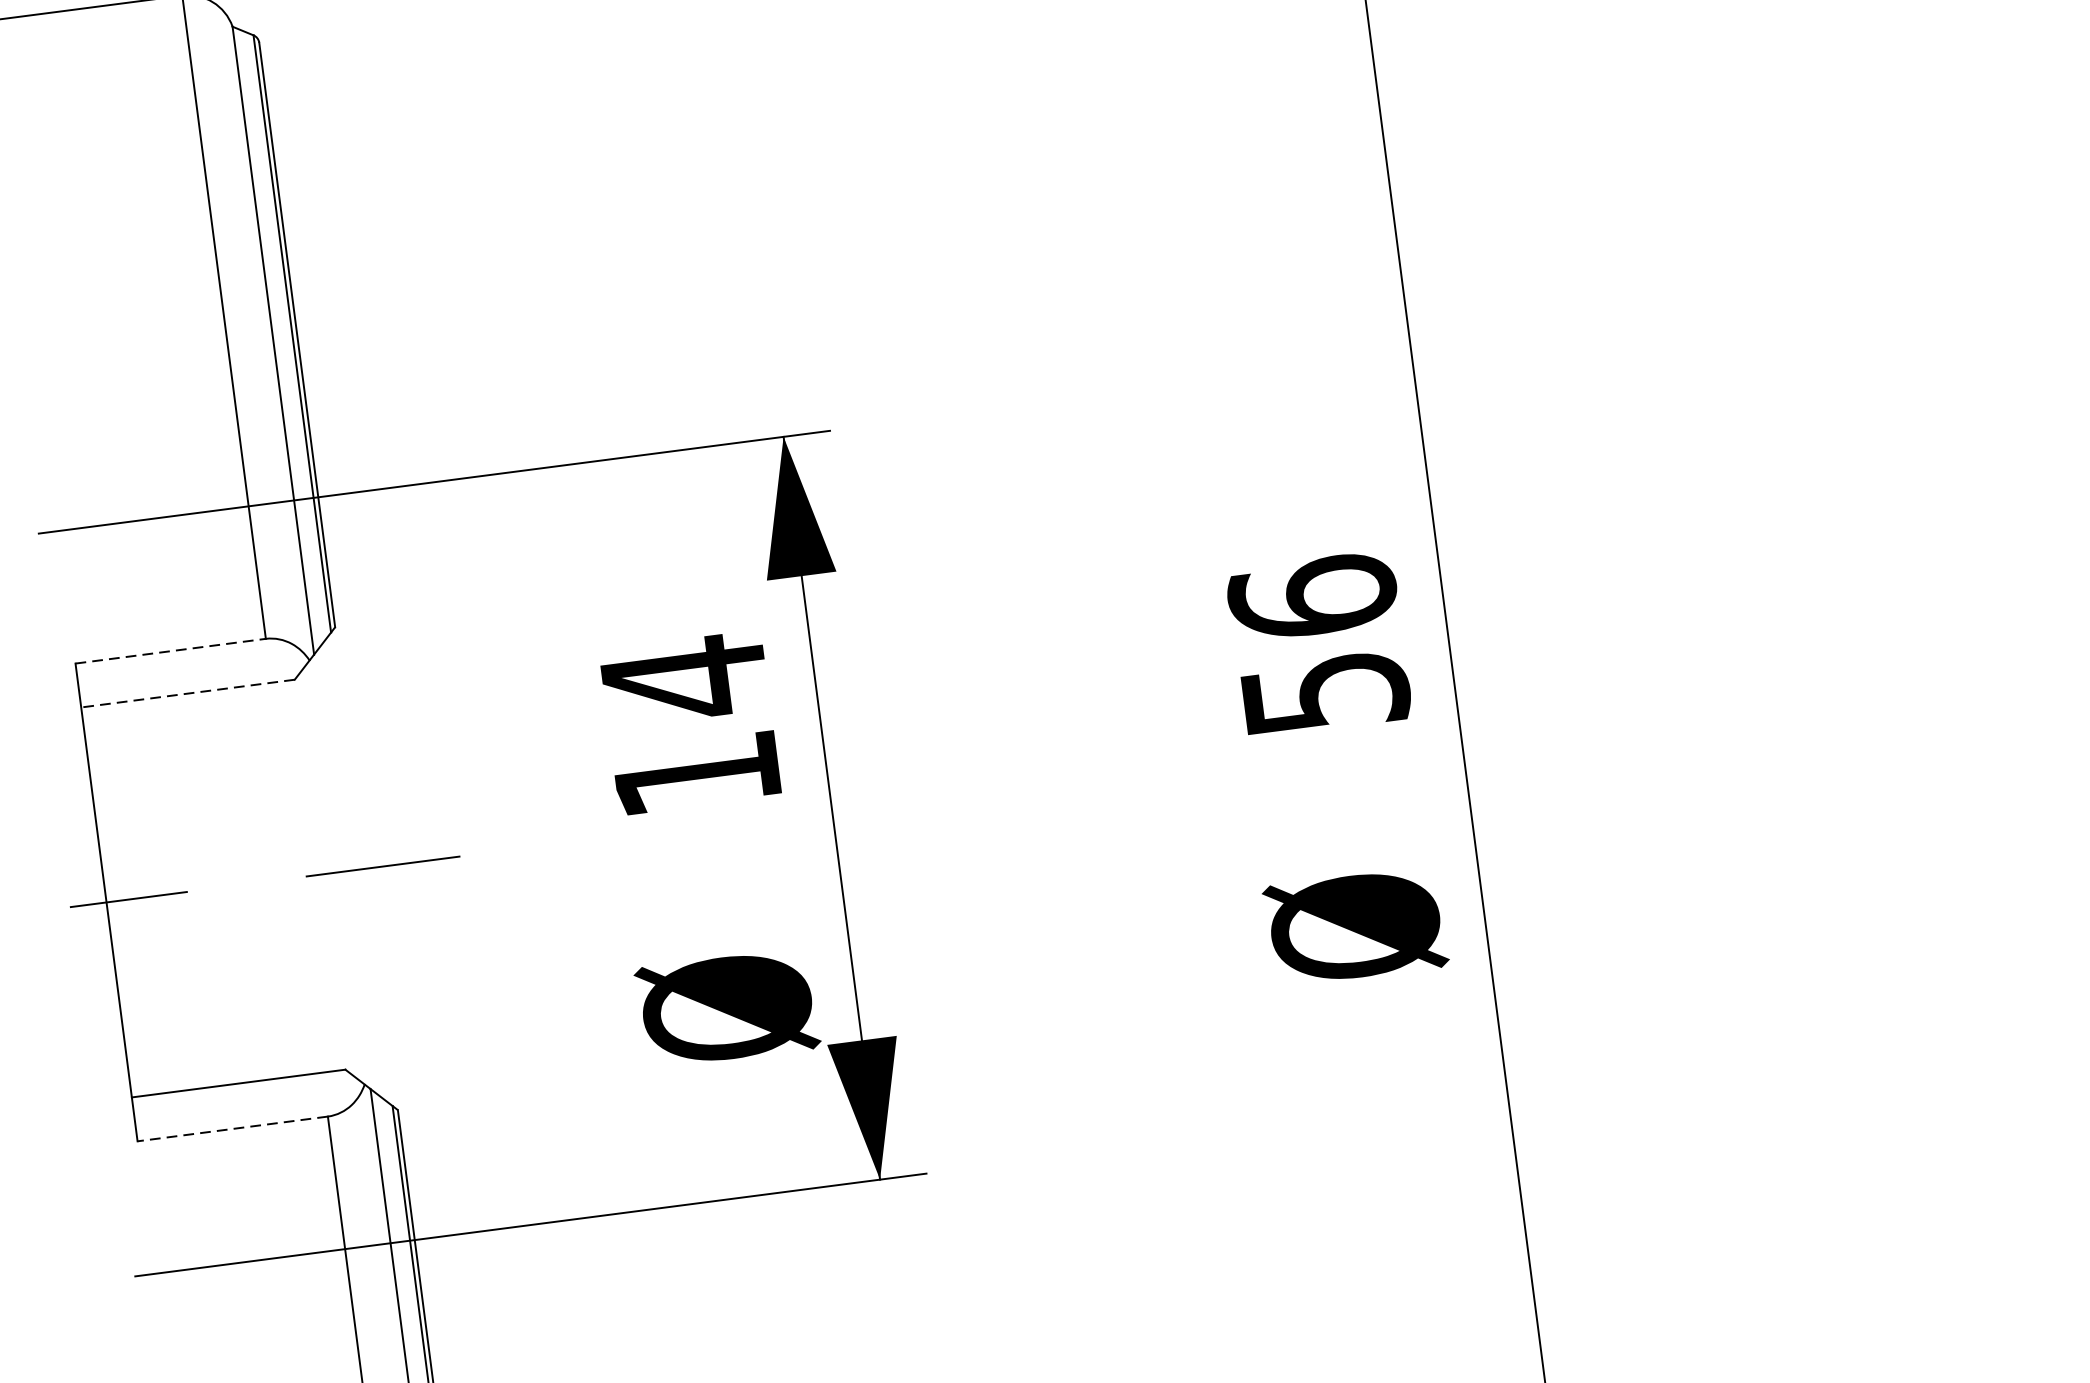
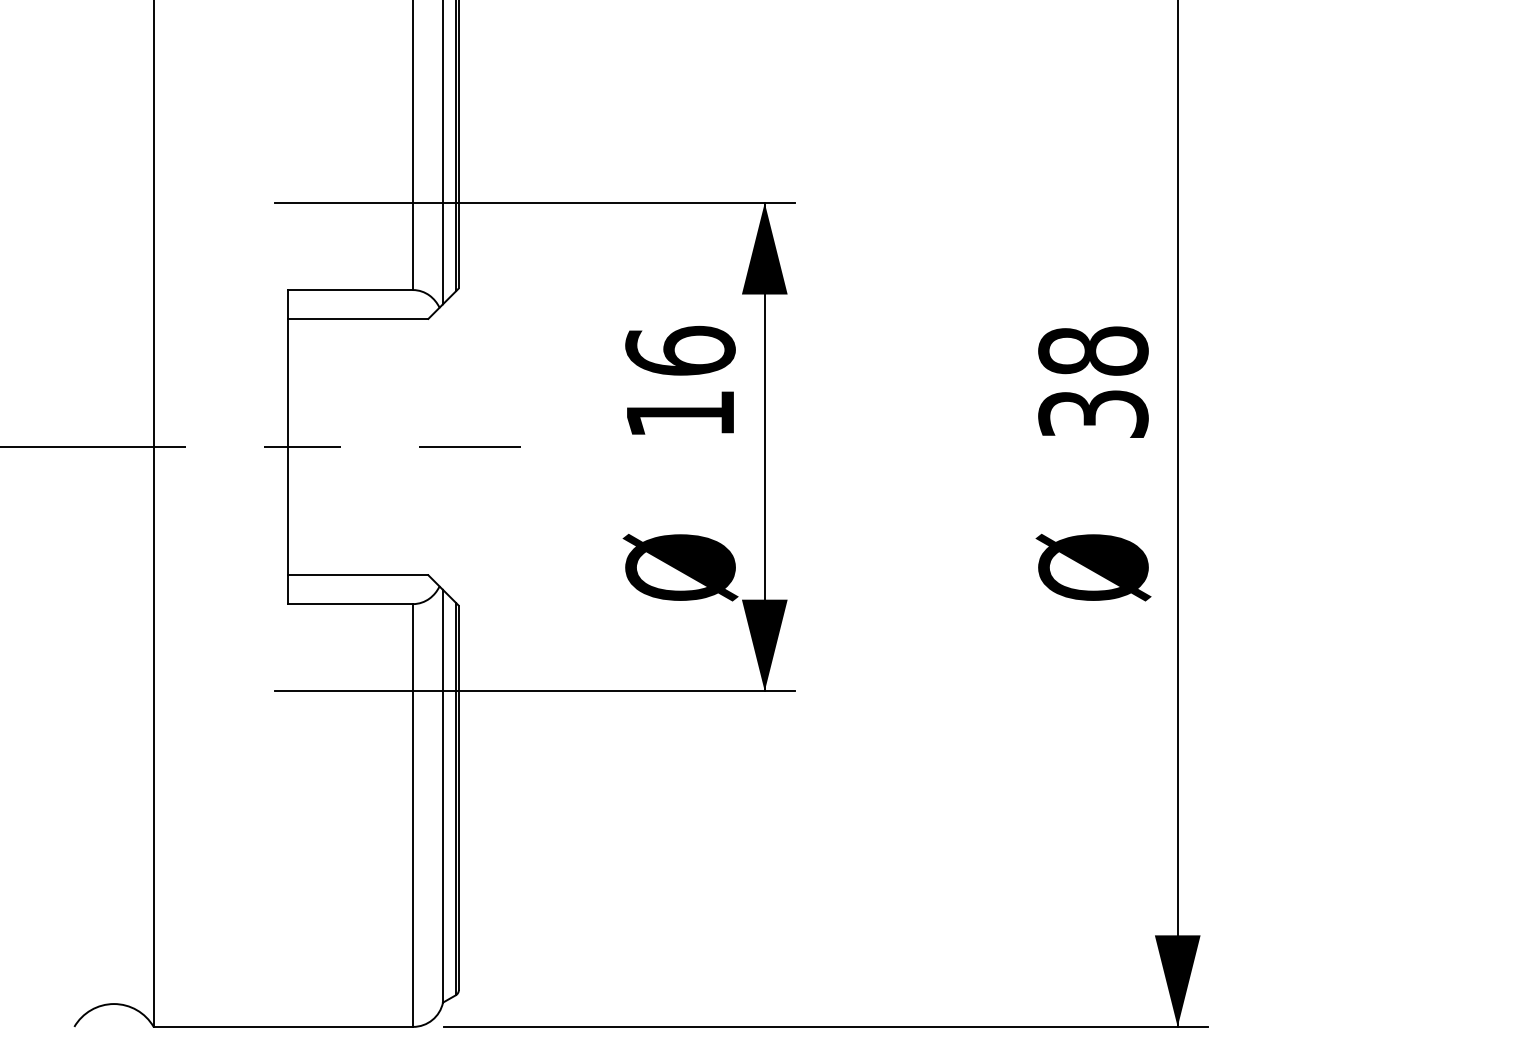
text: (1318, 643) -> (1093, 381), 56 -> 38
line: (170, 651) -> (350, 290), dashed -> solid
text: (684, 679) -> (680, 351), 14 -> 16
line: (186, 693) -> (357, 318), dashed -> solid
line: (232, 1129) -> (350, 604), dashed -> solid

